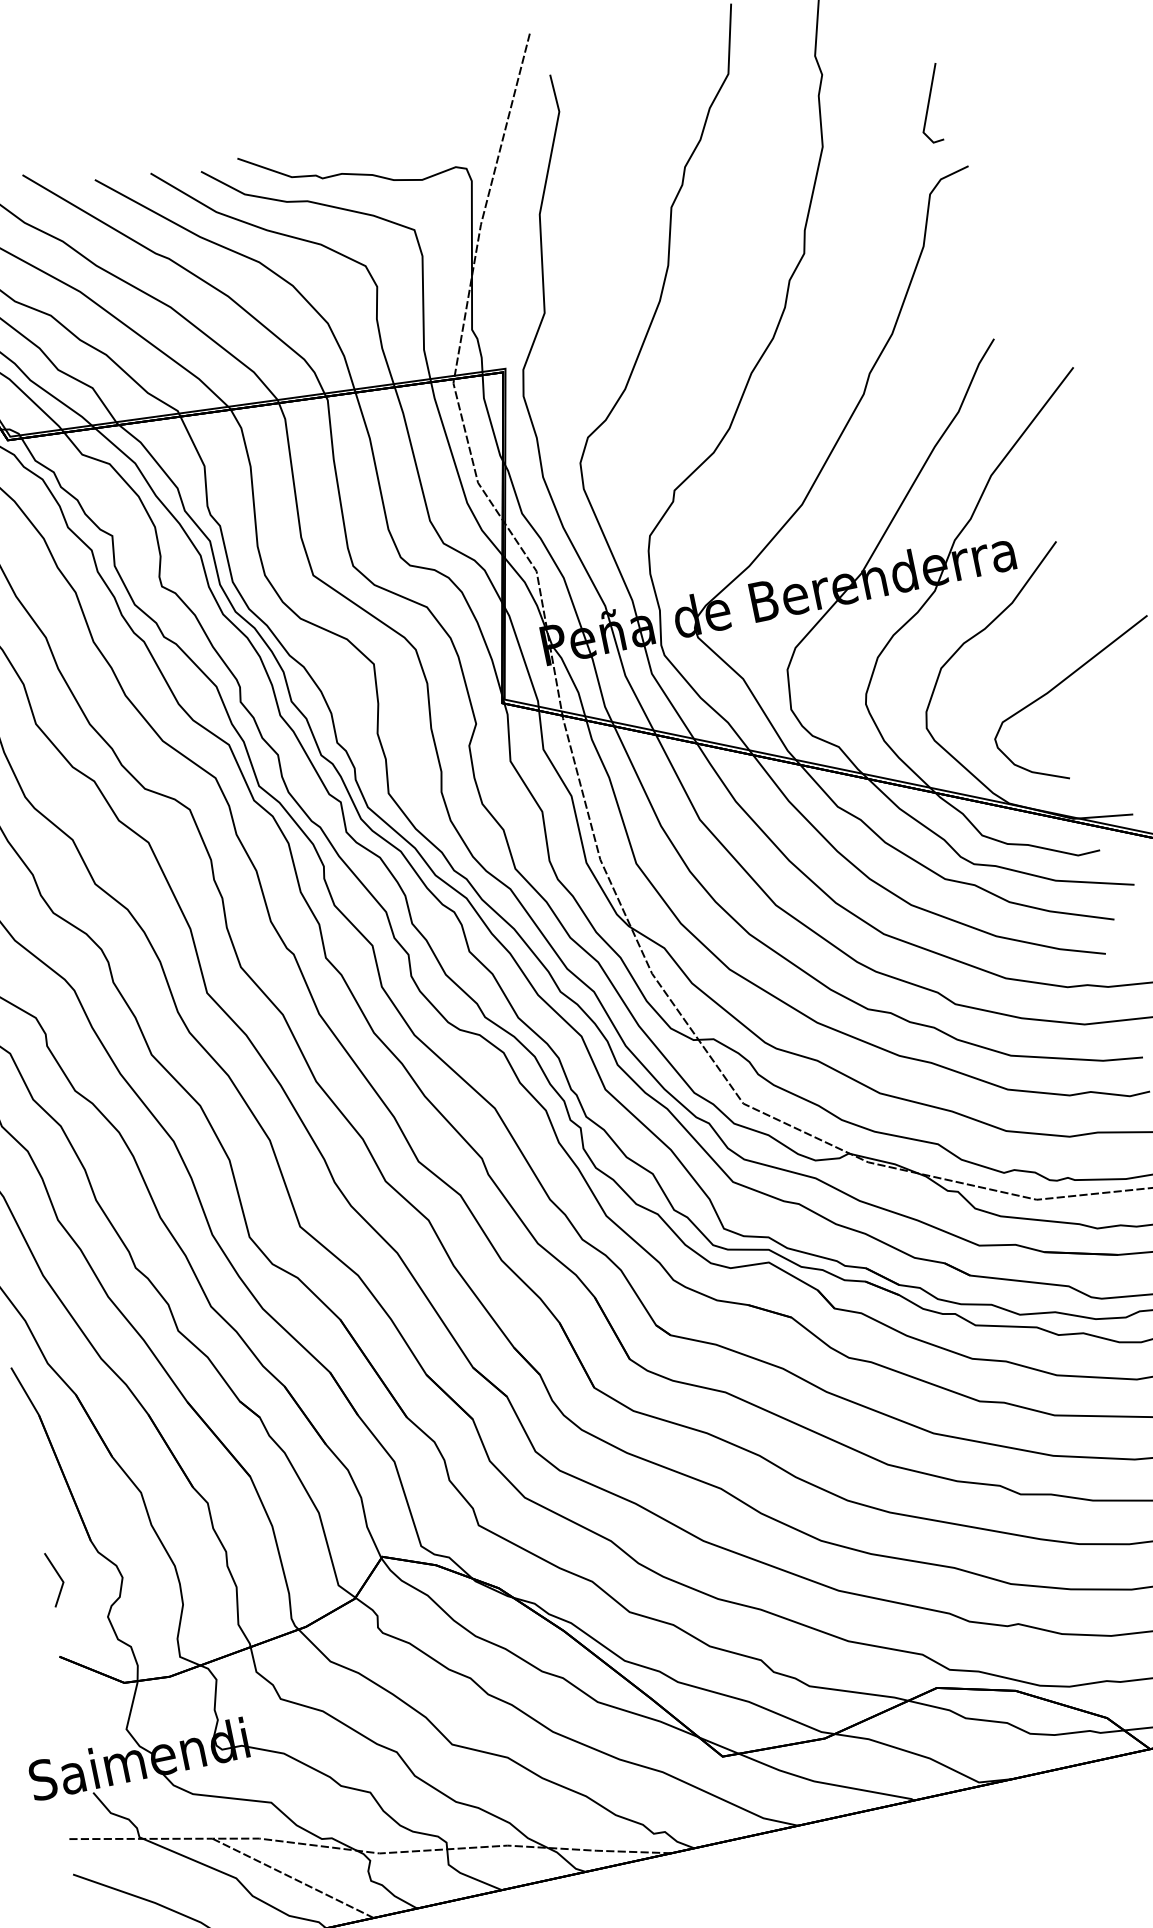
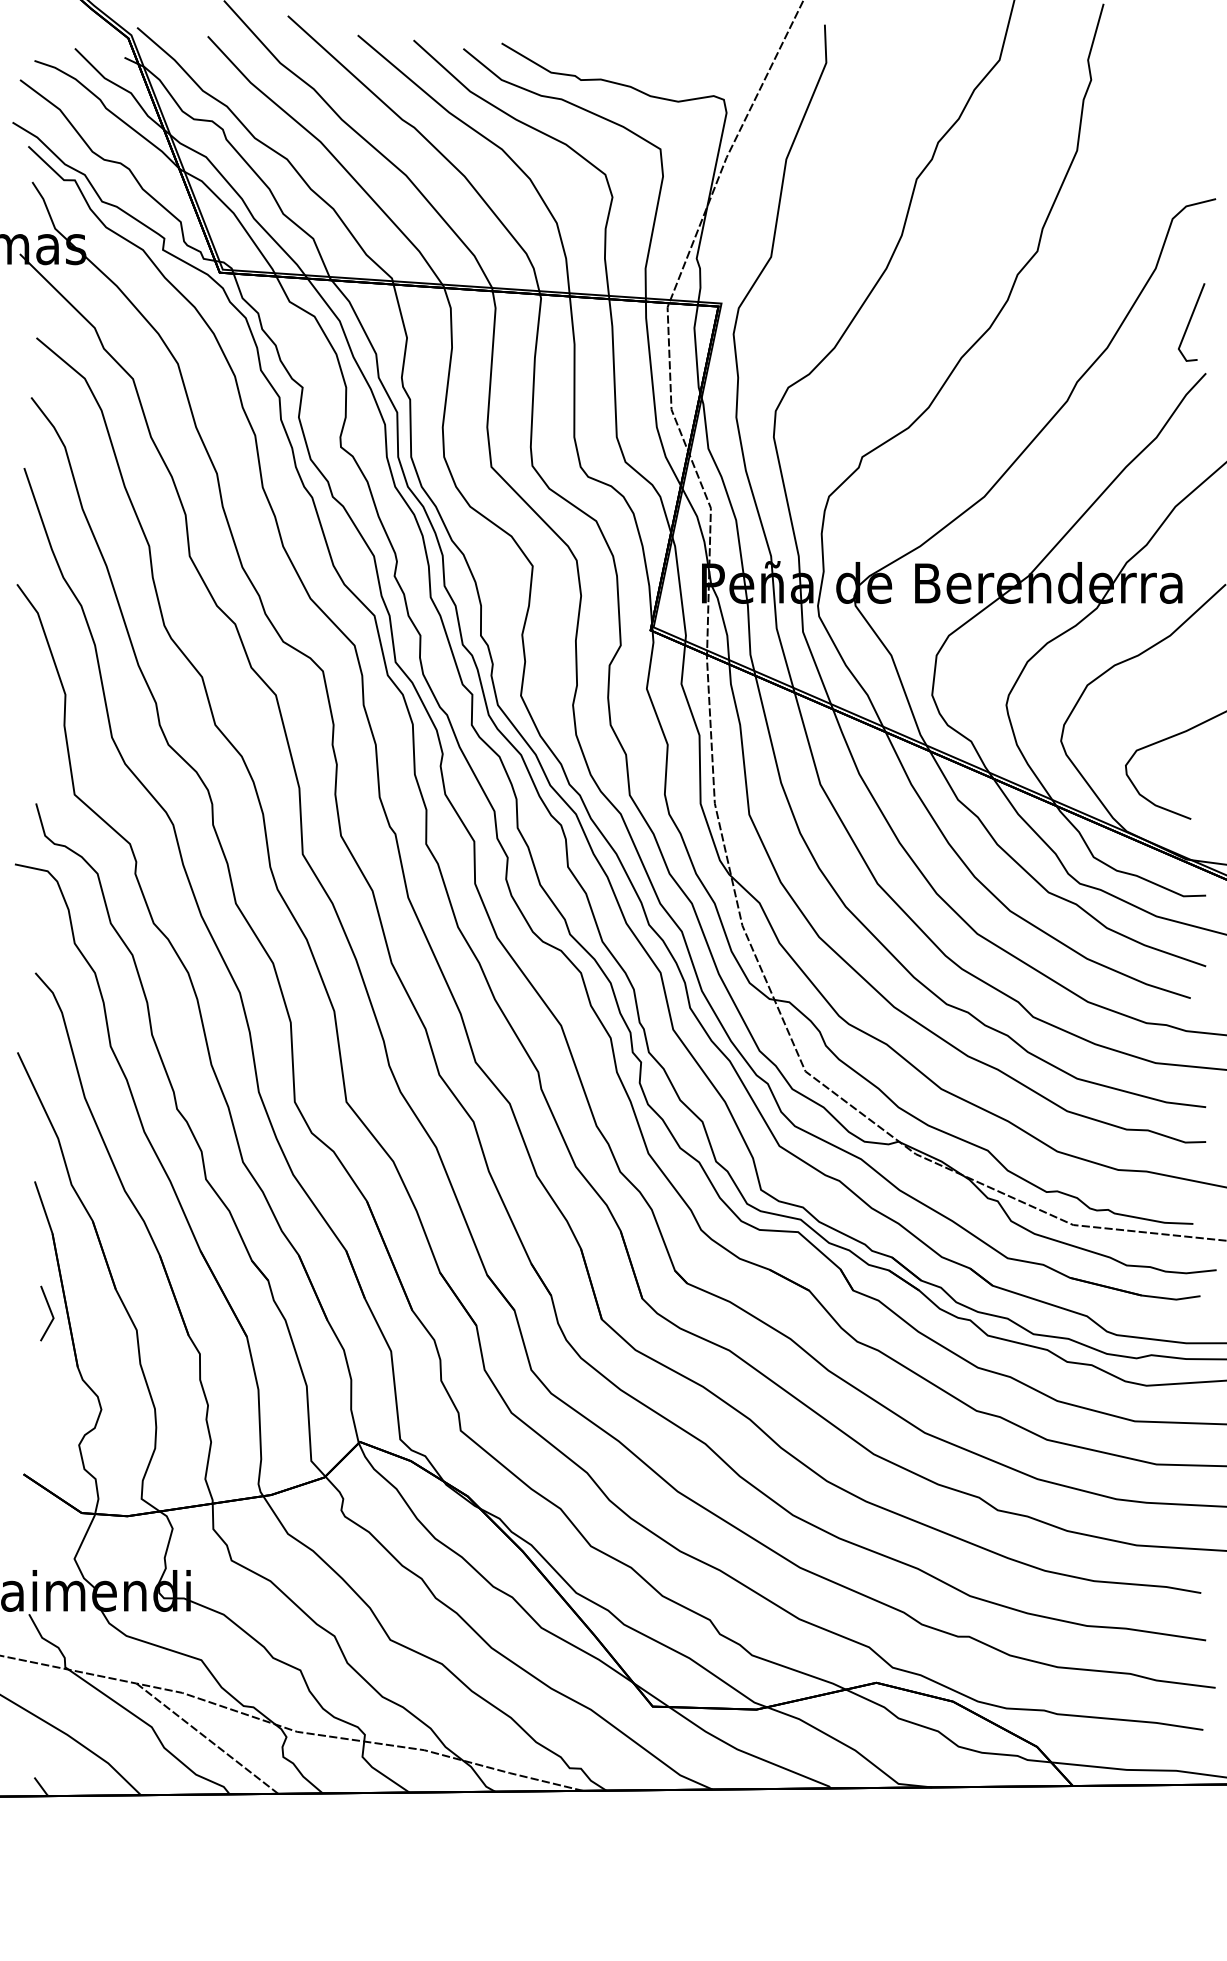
line: (929, 104) -> (1190, 322), moved
line: (59, 1578) -> (50, 1313), moved

